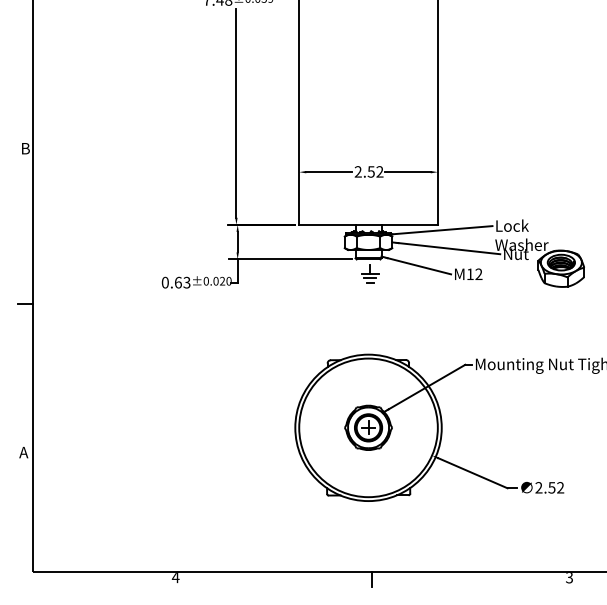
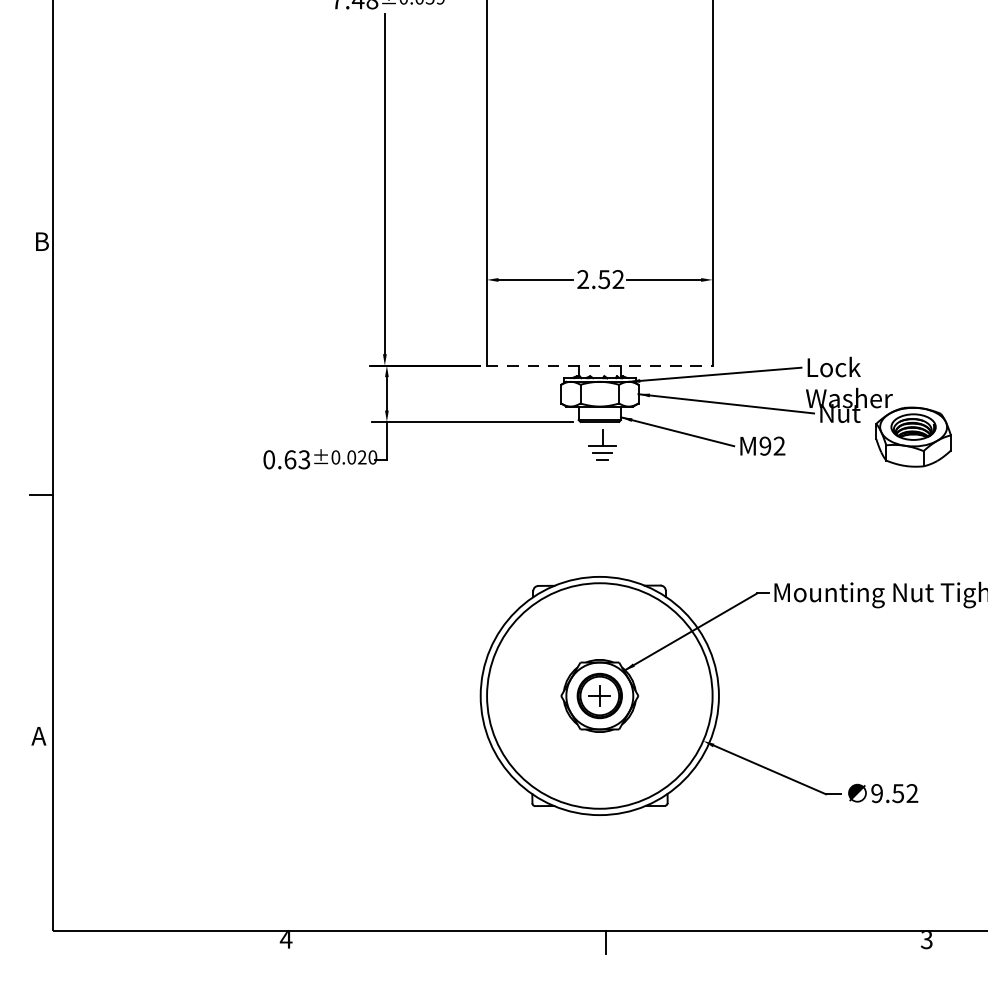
line: (369, 224) -> (601, 365), solid -> dashed
text: (469, 274) -> (764, 446), M12 -> M92
text: (538, 487) -> (876, 793), 2.52 -> 9.52

